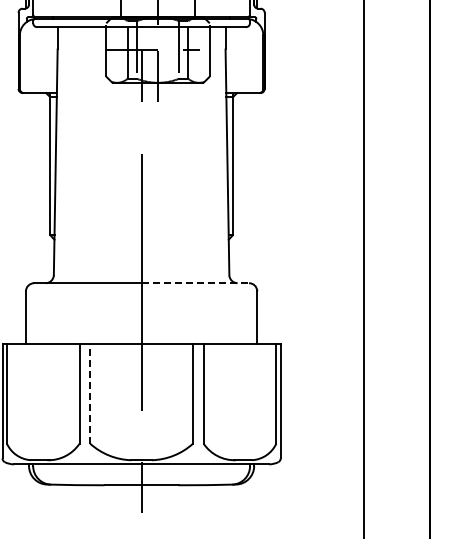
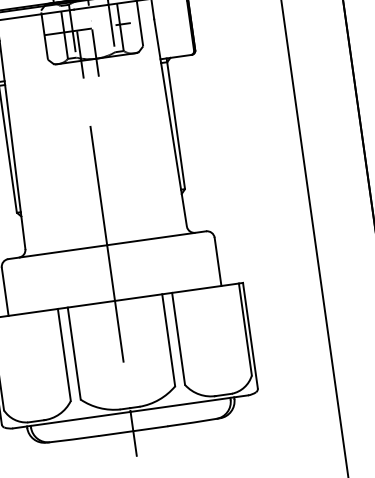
line: (195, 283) -> (156, 238), dashed -> solid
line: (90, 393) -> (74, 353), dashed -> solid

